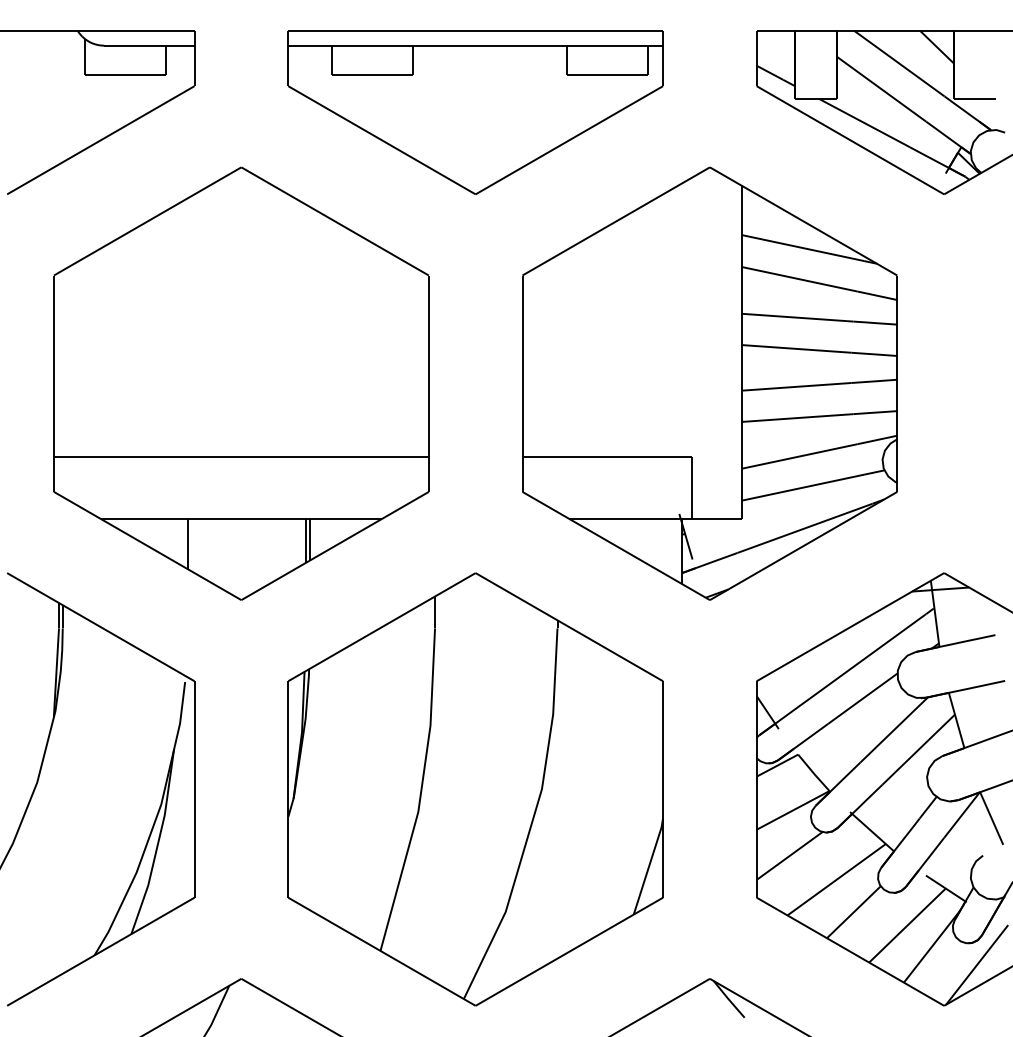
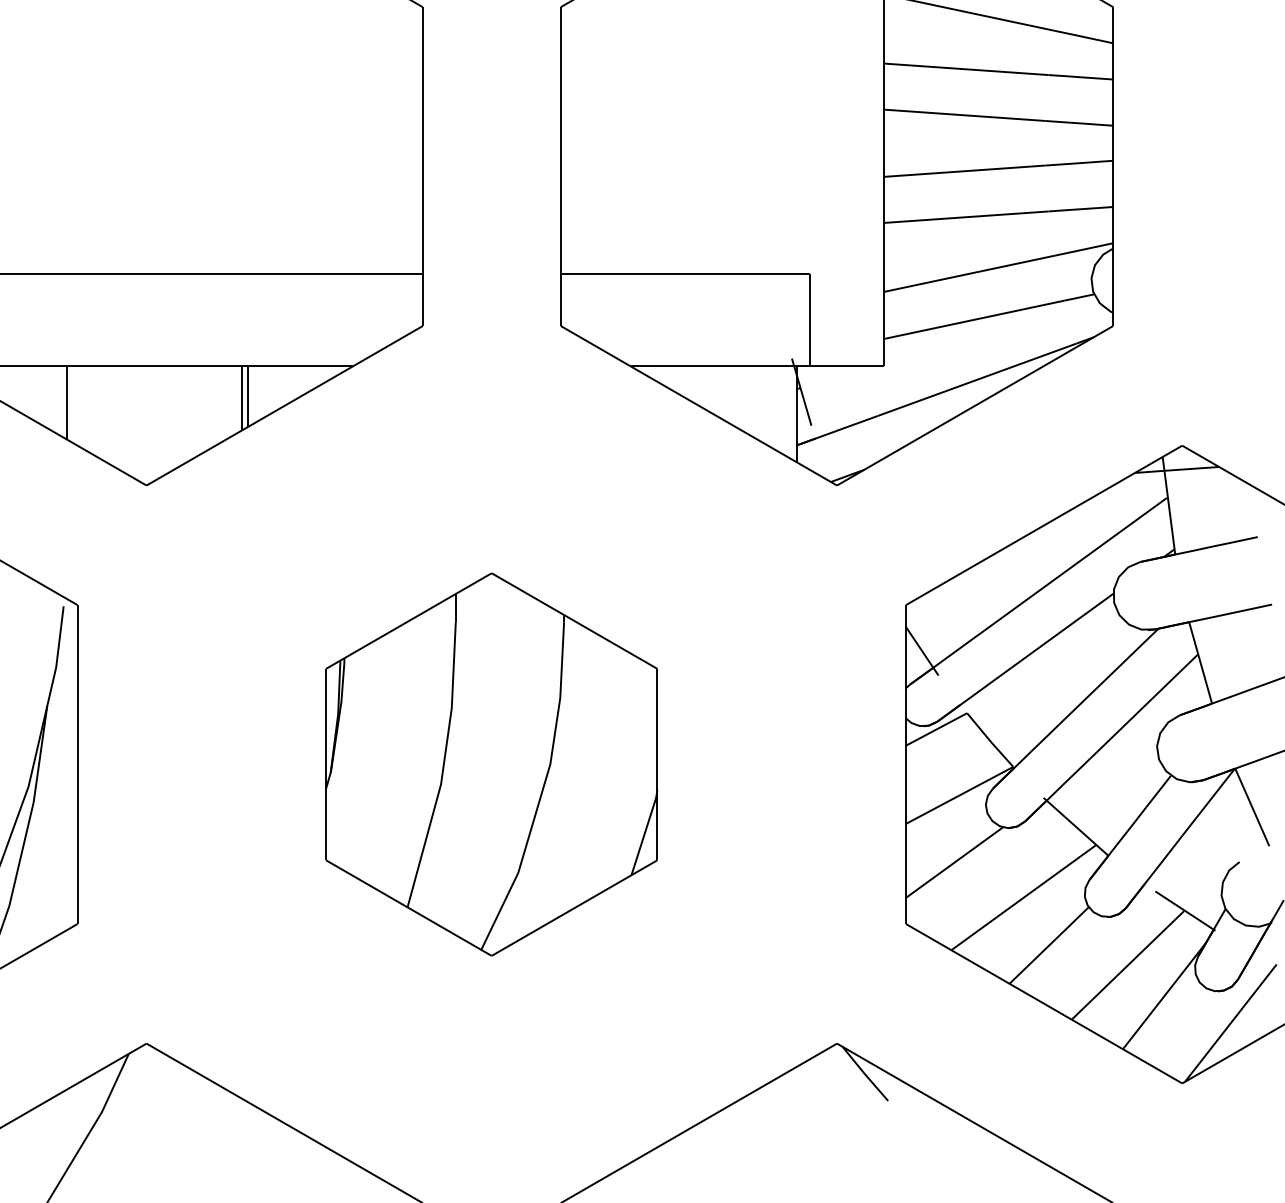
part: (475, 789) -> (491, 764), size x0.6

